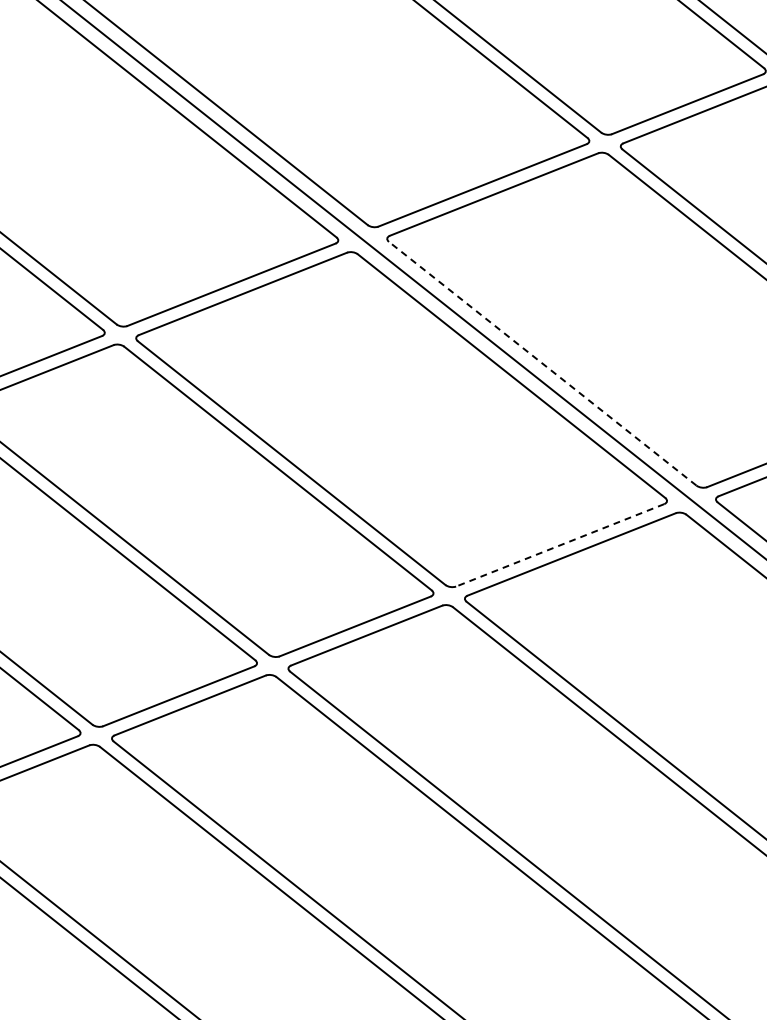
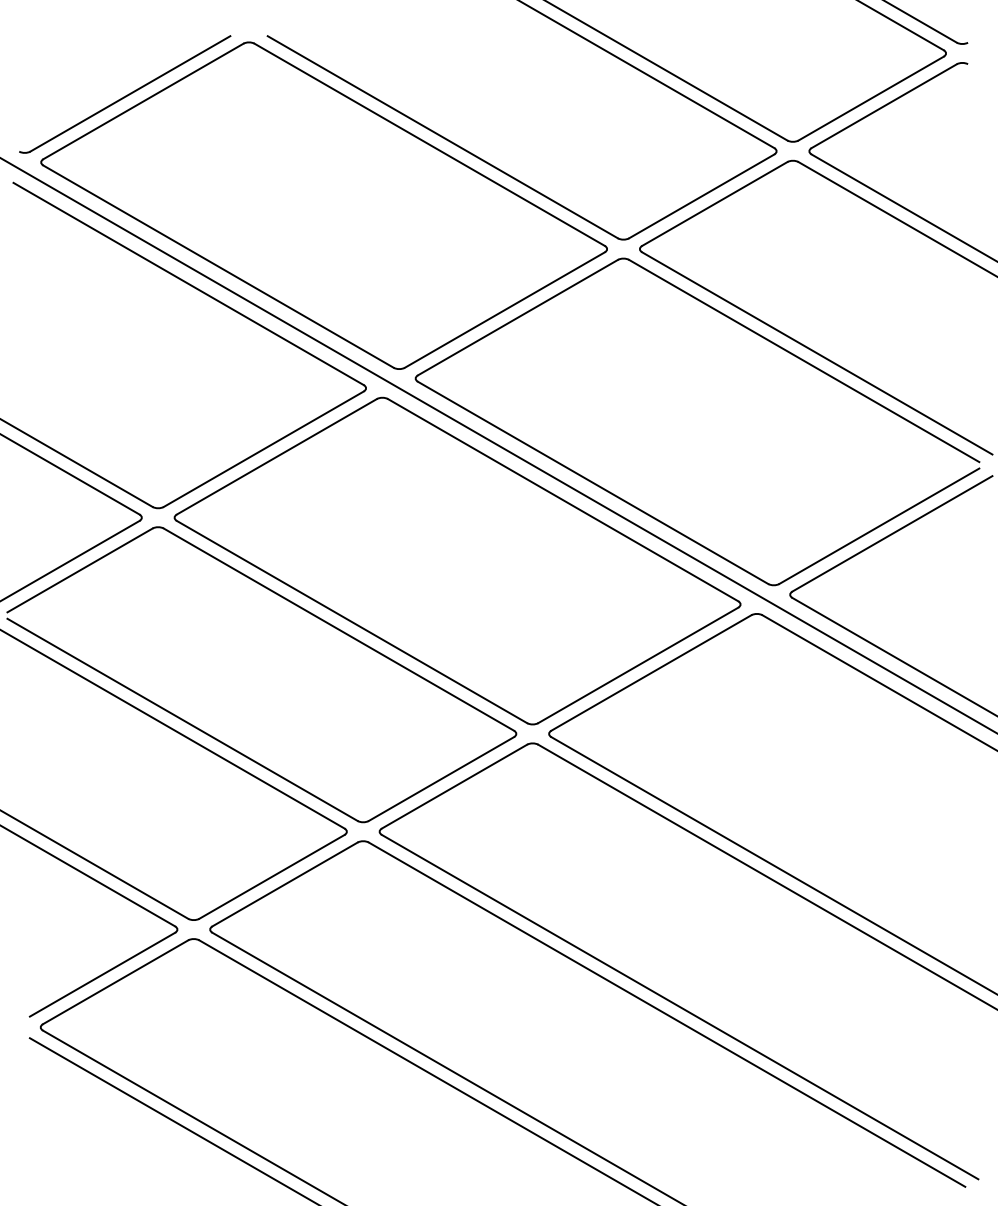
line: (542, 363) -> (592, 482), dashed -> solid
line: (559, 545) -> (637, 665), dashed -> solid

